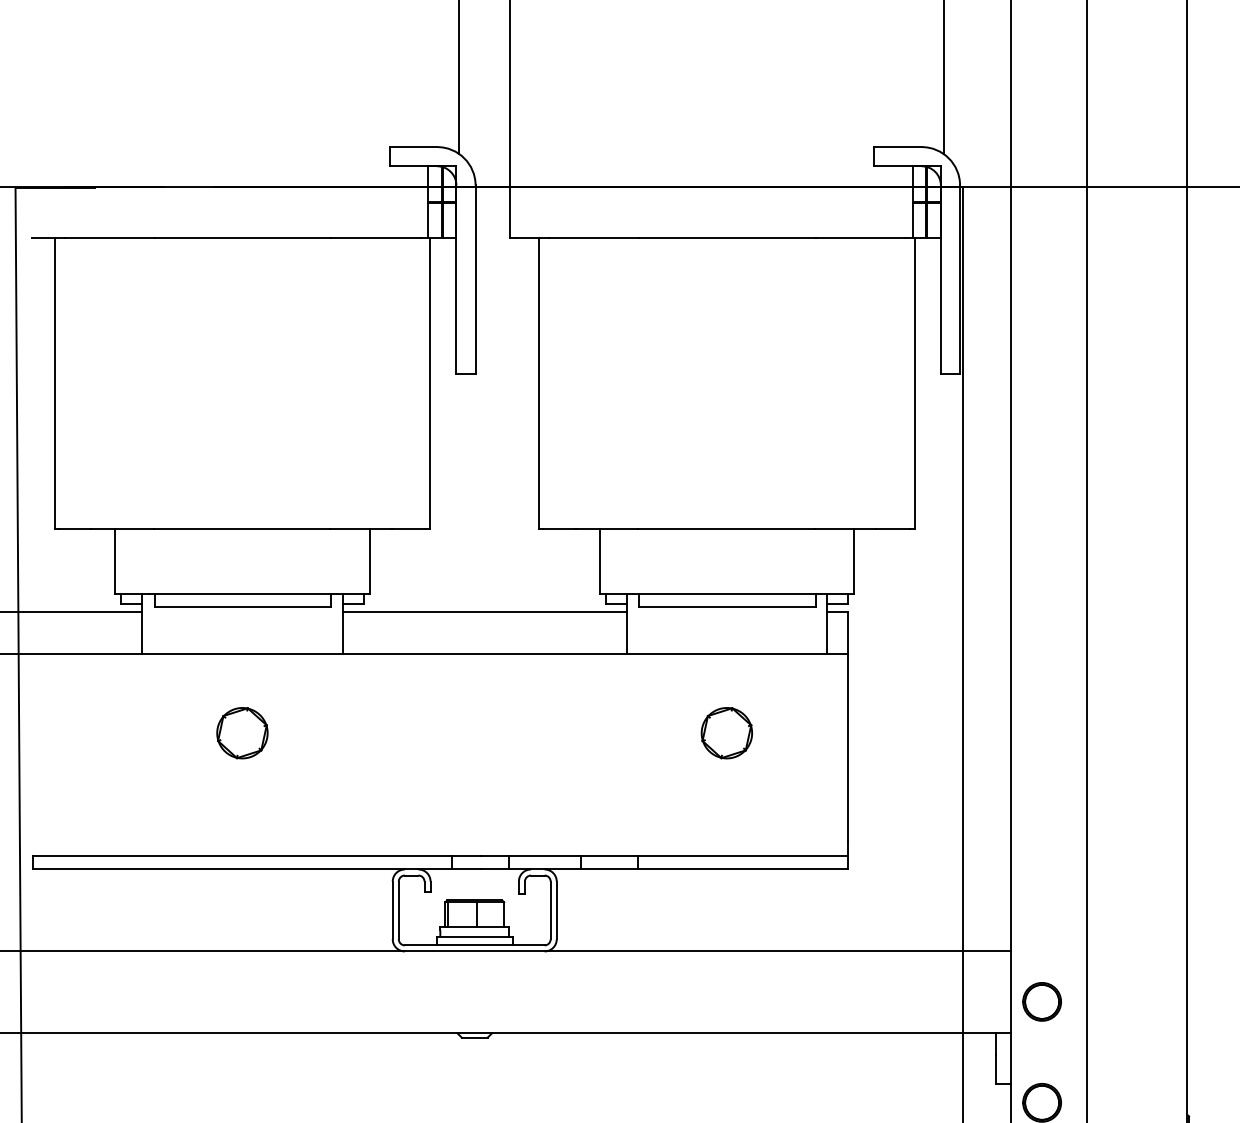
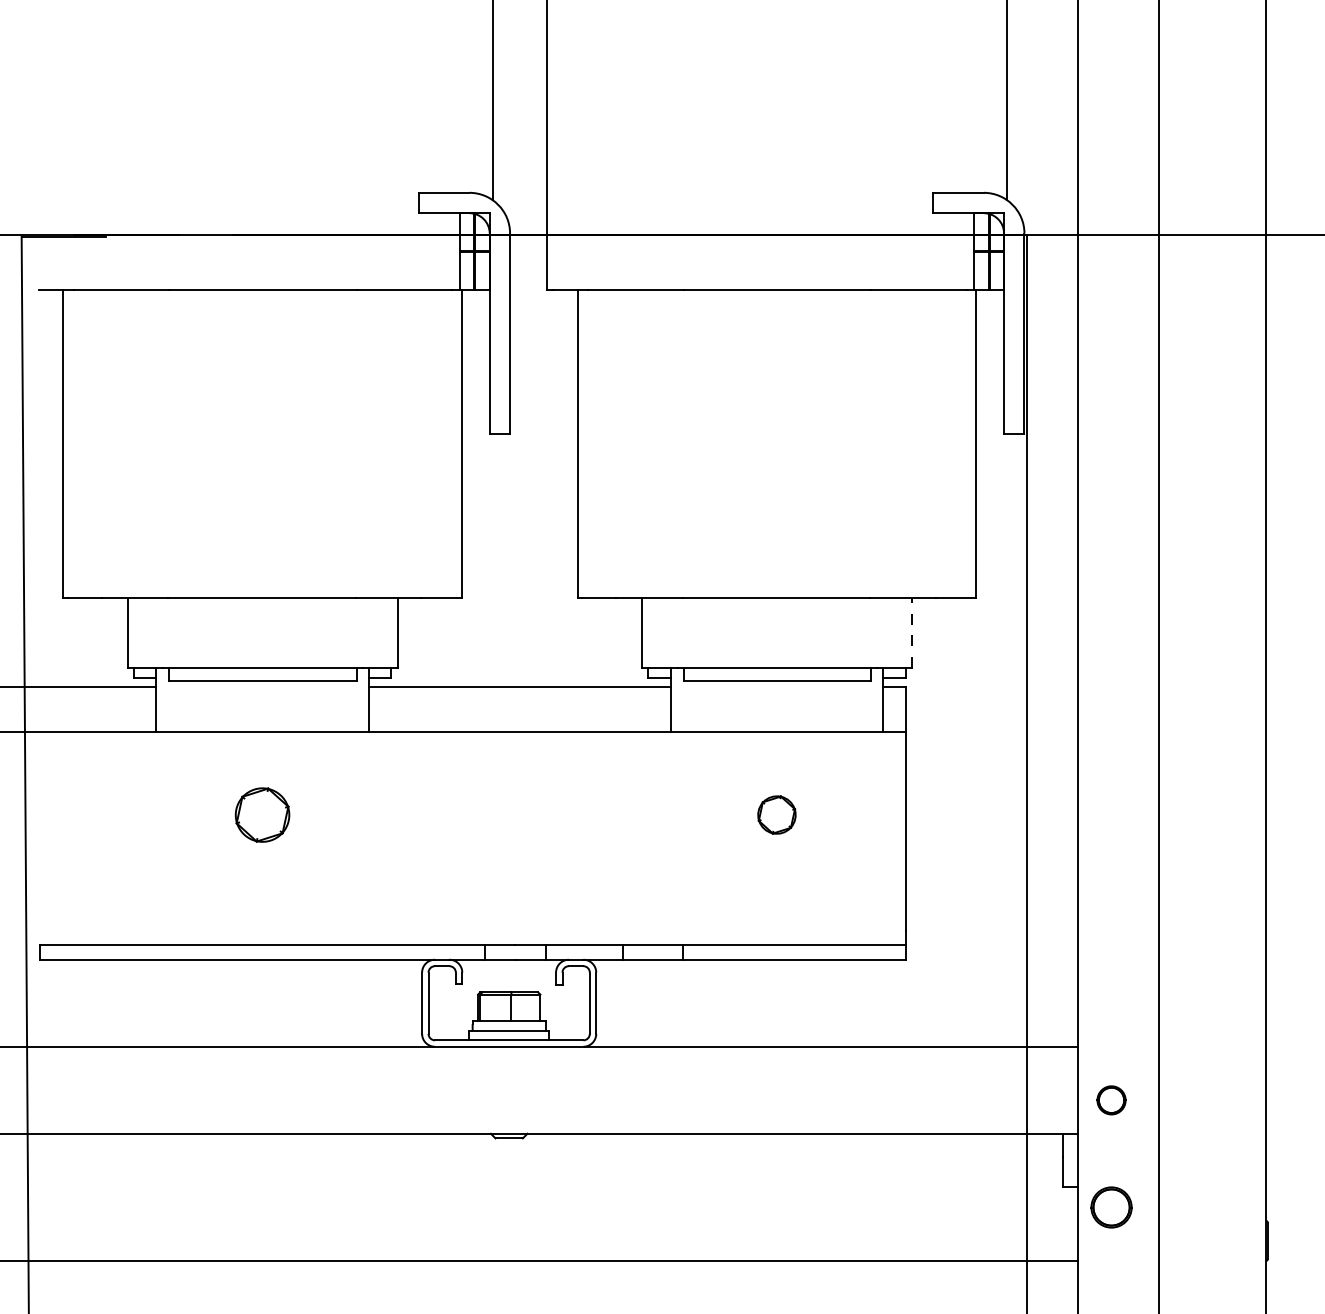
line: (853, 561) -> (911, 632), solid -> dashed
part: (726, 732) -> (776, 814), size x0.7
part: (1042, 1002) -> (1111, 1100), size x0.7

